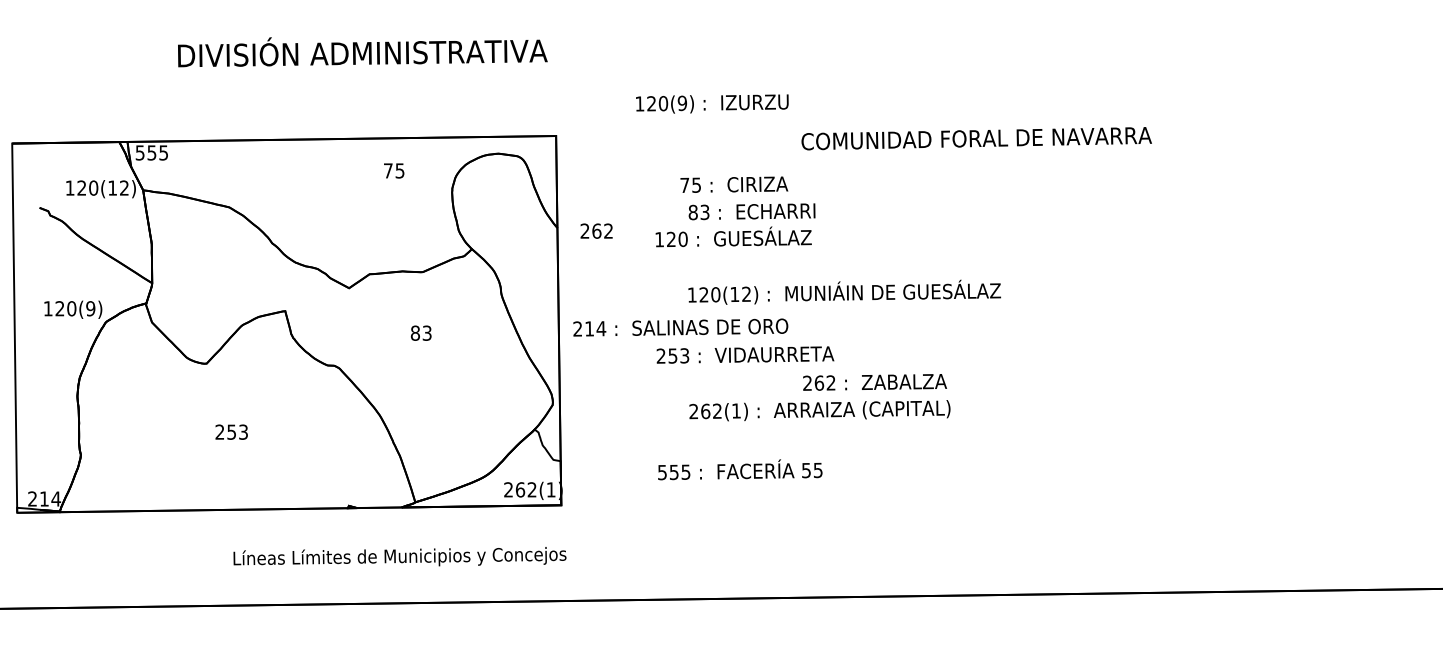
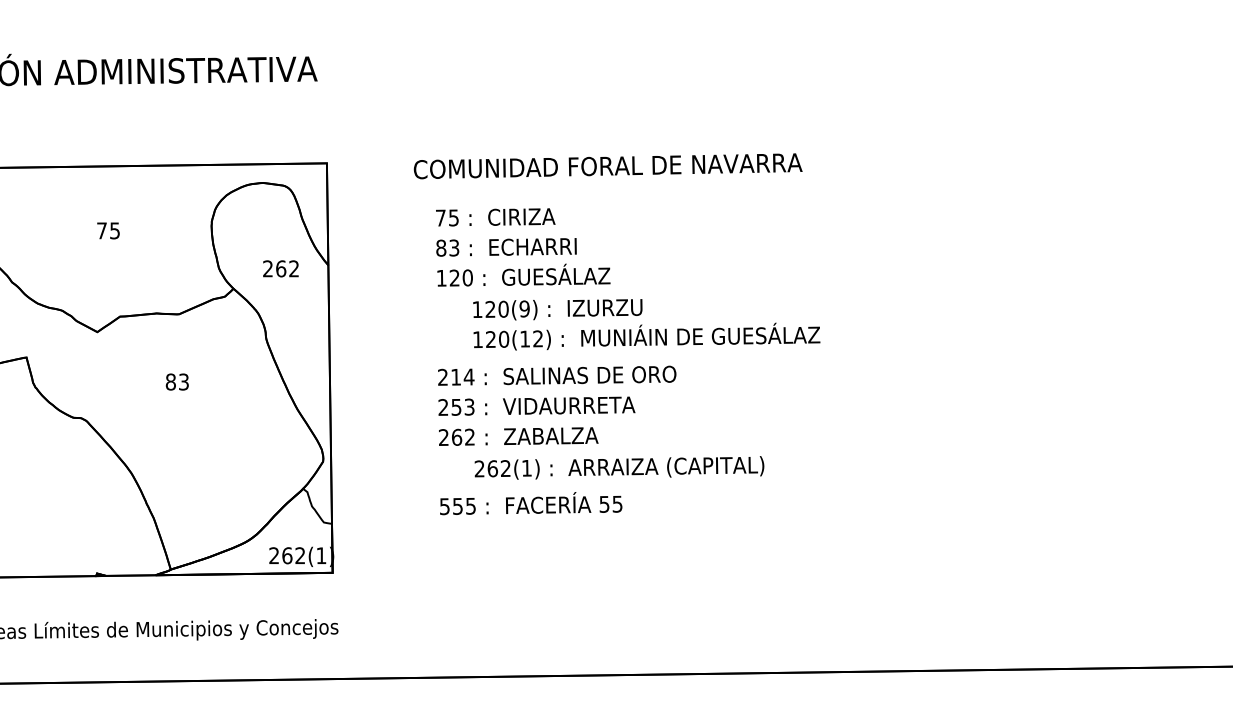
text: (712, 103) -> (558, 309), moved
text: (976, 138) -> (607, 166), moved
text: (394, 170) -> (108, 230), moved
text: (734, 184) -> (495, 217), moved
text: (751, 211) -> (505, 247), moved
text: (596, 230) -> (280, 268), moved
text: (680, 327) -> (556, 375), moved
text: (874, 382) -> (518, 436), moved
text: (740, 469) -> (531, 503), moved

